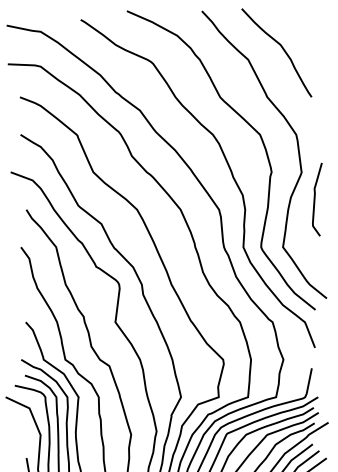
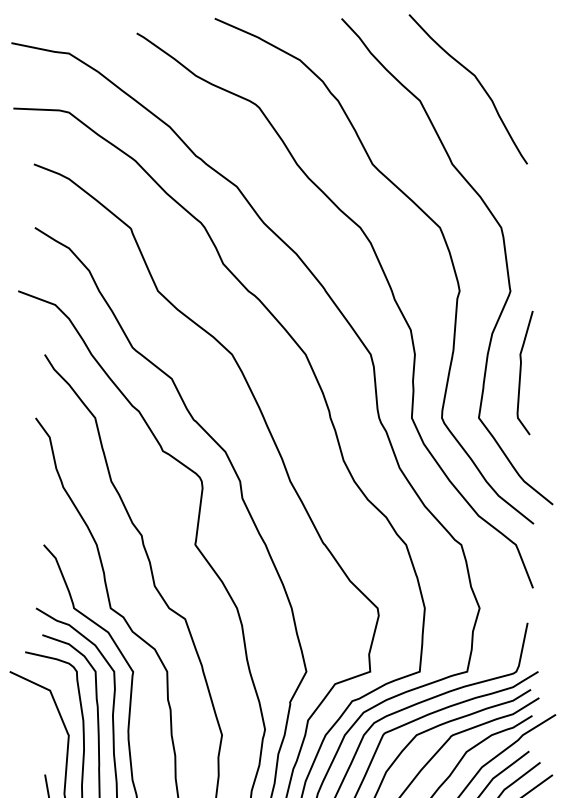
curve: (315, 199) -> (521, 372), moved

